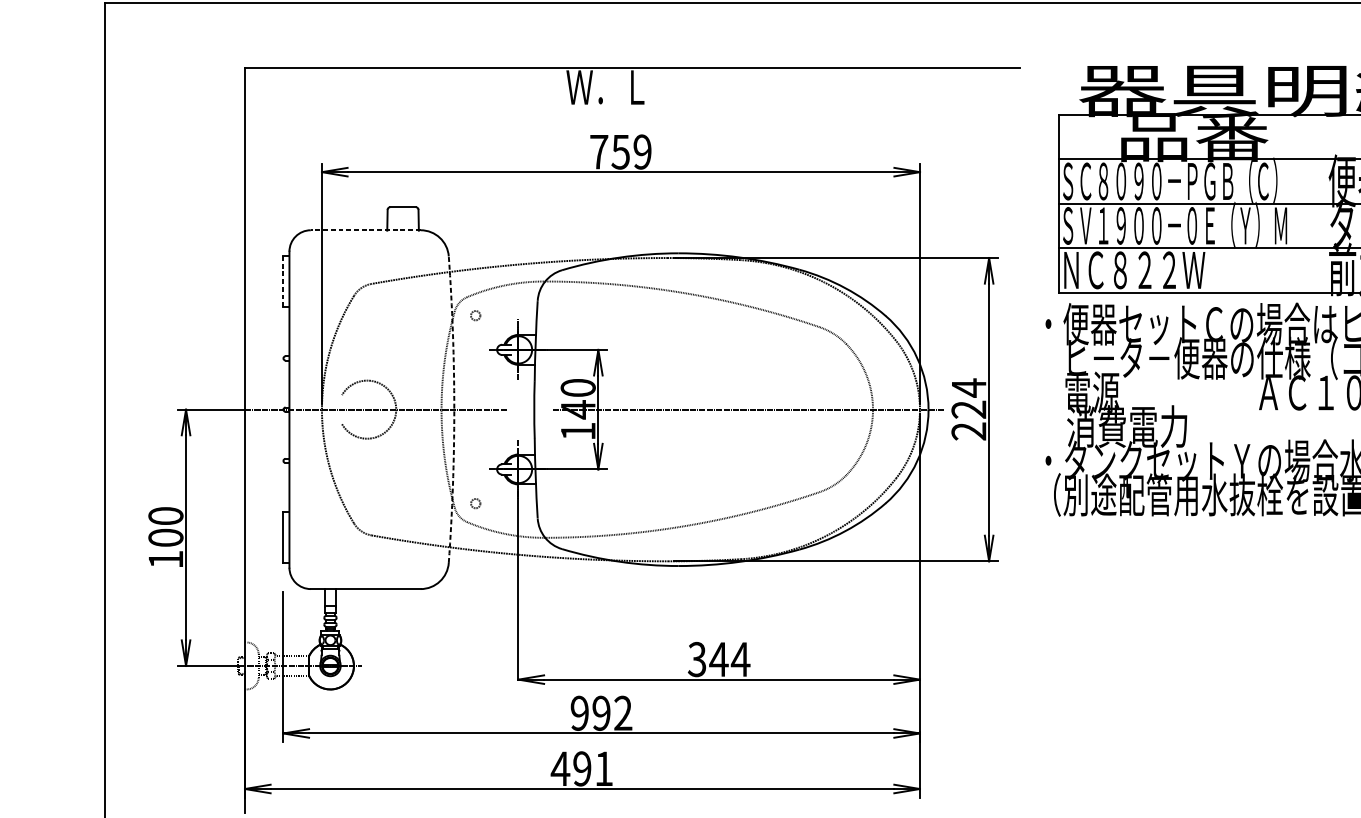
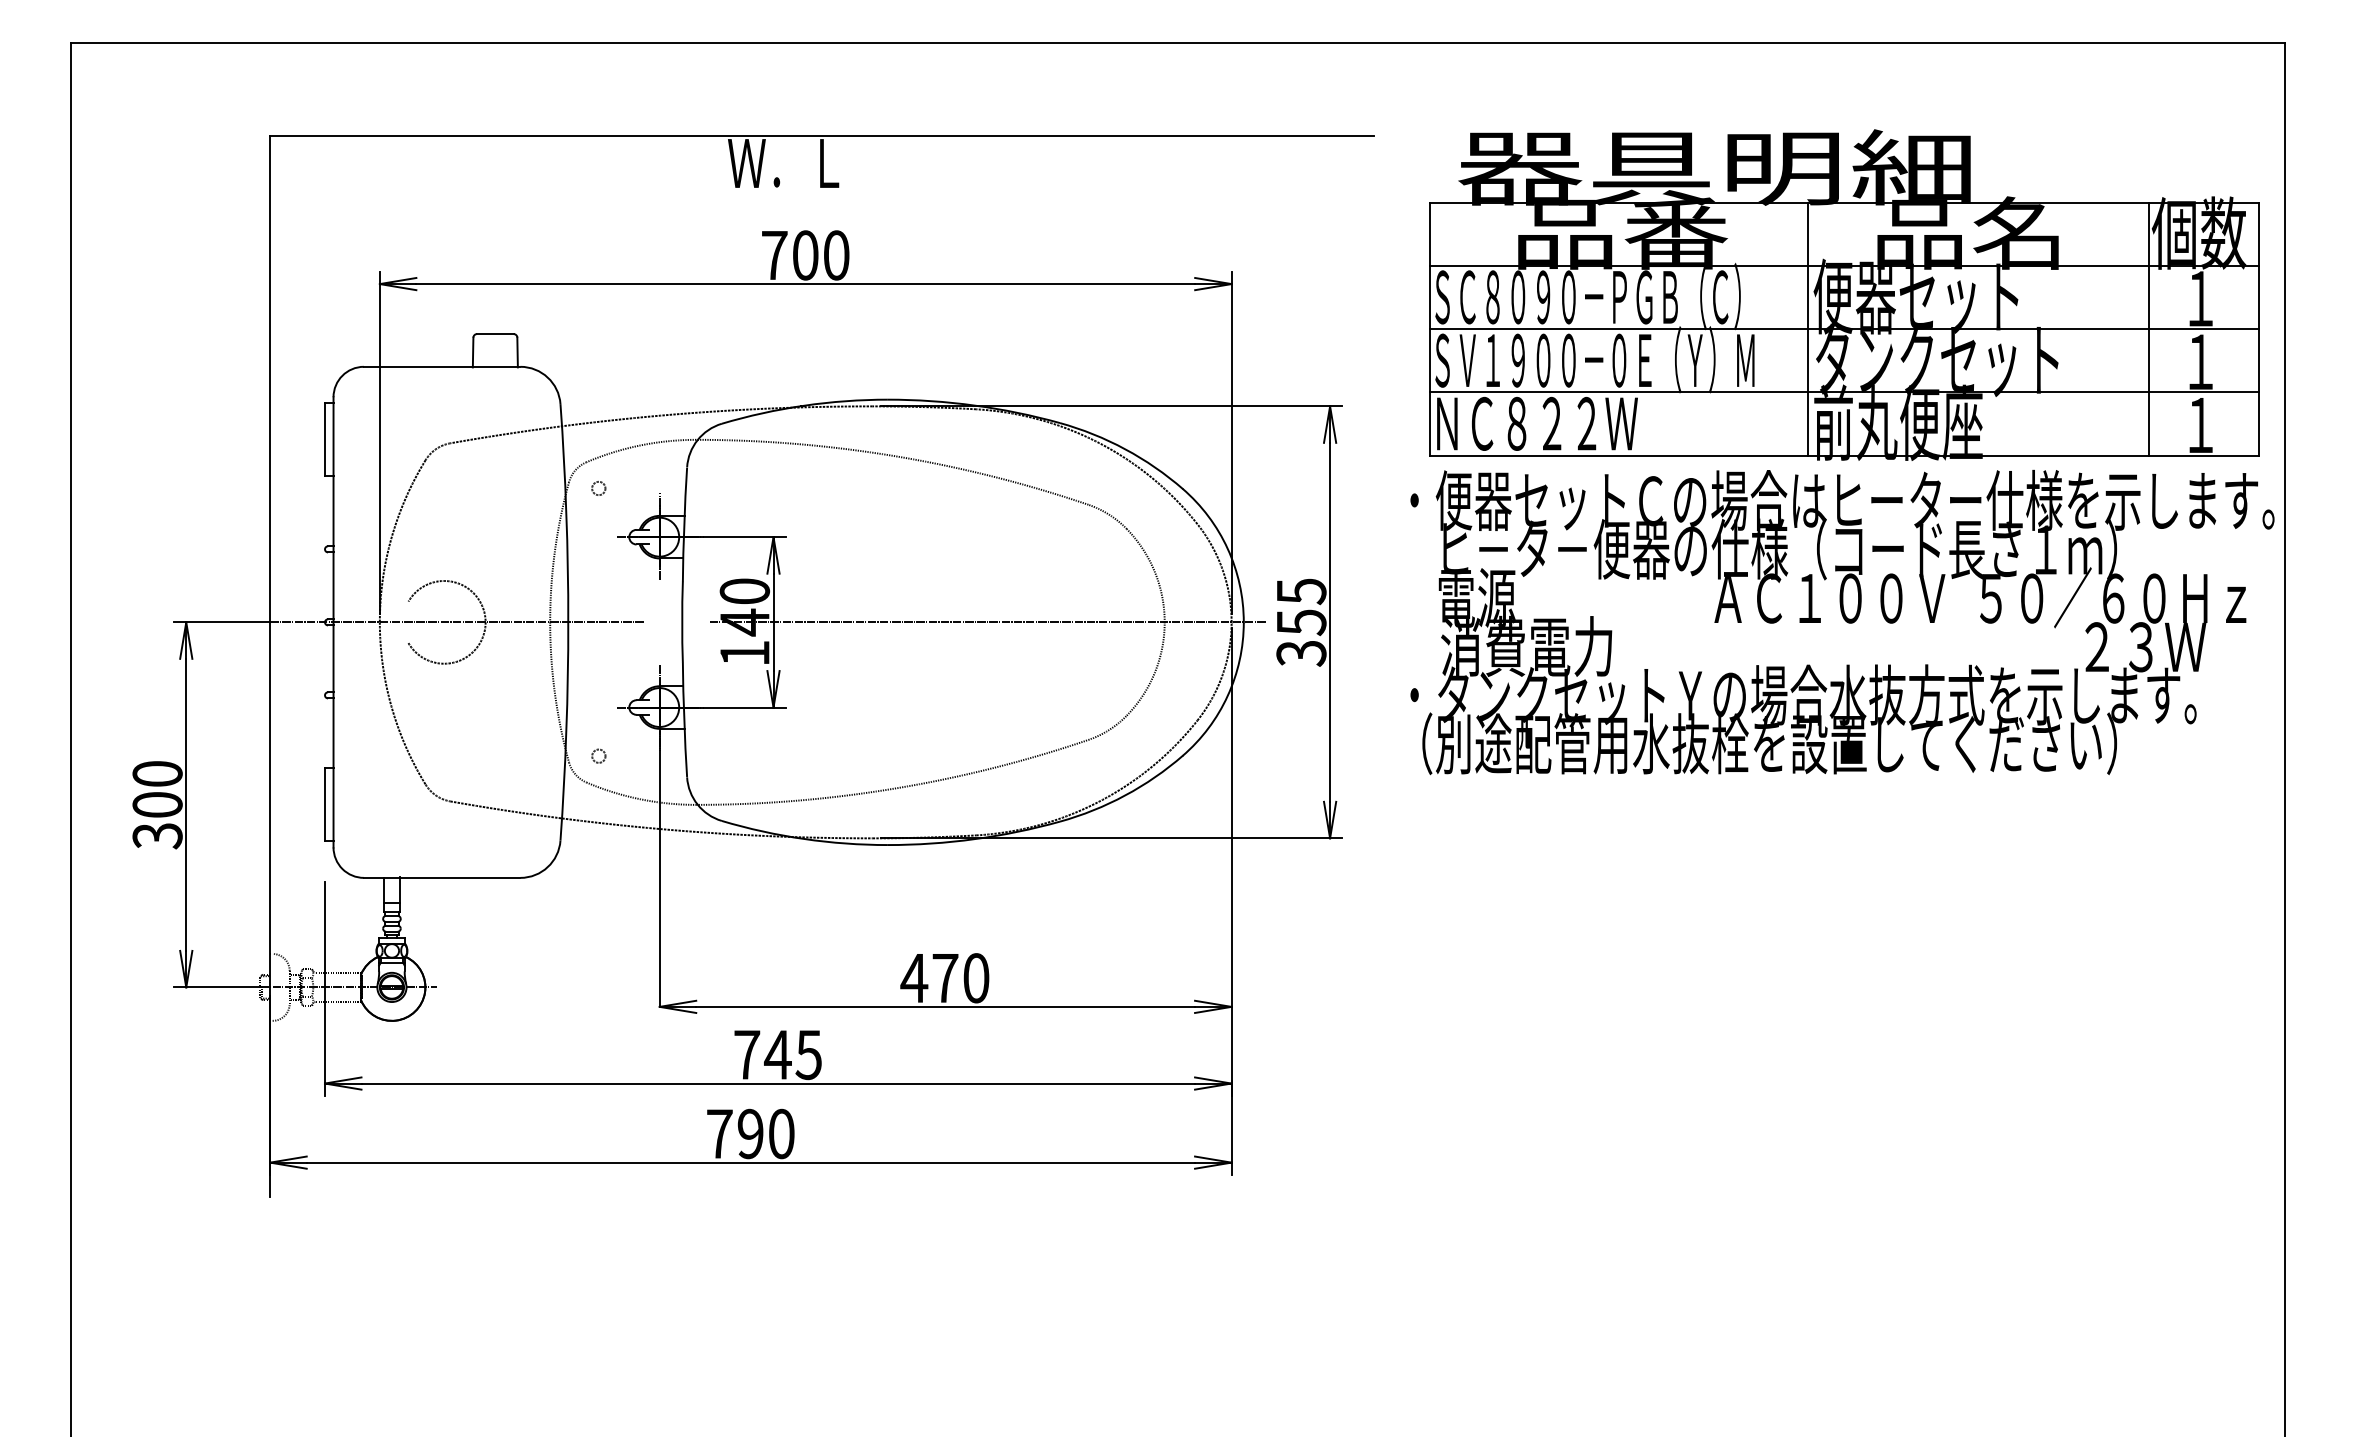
text: (631, 152) -> (820, 255), 759 -> 700
line: (1325, 203) -> (1808, 328), added
line: (365, 230) -> (441, 366), dashed -> solid
line: (283, 281) -> (325, 439), dashed -> solid
arc: (454, 409) -> (568, 622), dashed -> solid
text: (969, 409) -> (1301, 621), 224 -> 355
text: (165, 560) -> (157, 836), 100 -> 300
text: (719, 659) -> (945, 978), 344 -> 470
text: (601, 713) -> (777, 1054), 992 -> 745
text: (581, 768) -> (749, 1133), 491 -> 790

